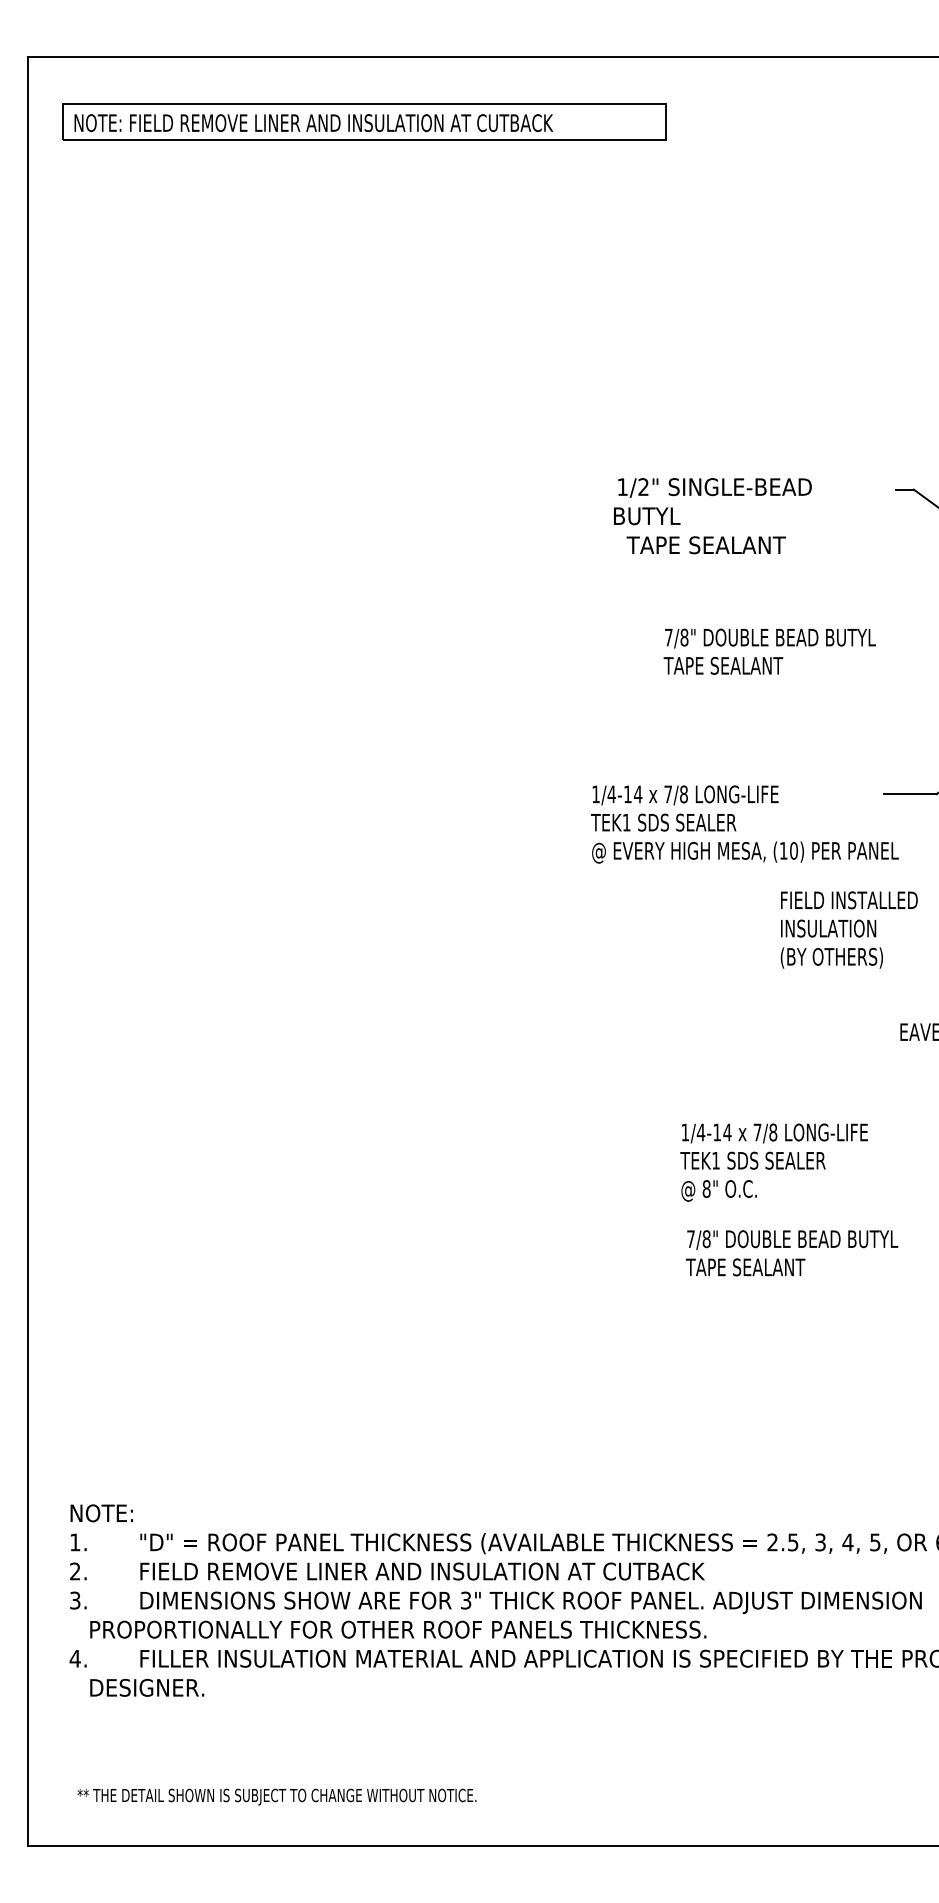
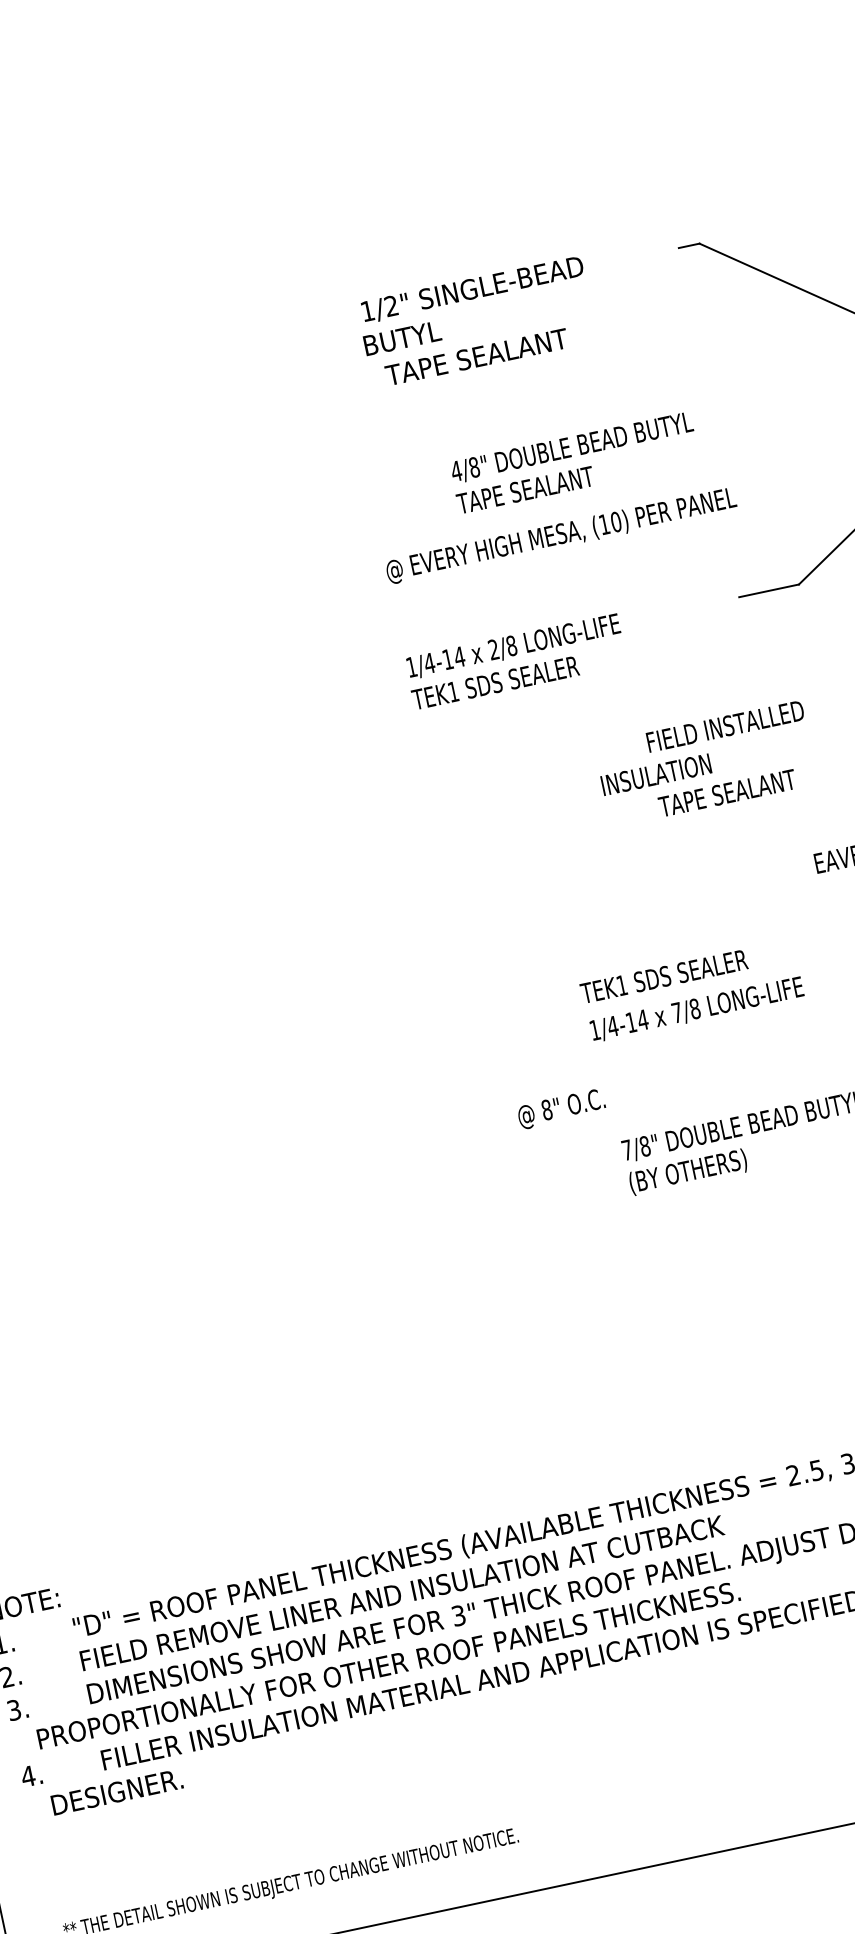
text: (668, 637) -> (456, 471), 7/8" -> 4/8"
text: (667, 794) -> (492, 650), 7/8 -> 2/8
text: (745, 852) -> (561, 535), moved
text: (828, 928) -> (656, 774), moved
text: (838, 957) -> (726, 794), (BY OTHERS) -> TAPE SEALANT
text: (752, 1160) -> (663, 976), moved
text: (718, 1190) -> (560, 1108), moved
text: (745, 1268) -> (696, 1170), TAPE SEALANT -> (BY OTHERS)

